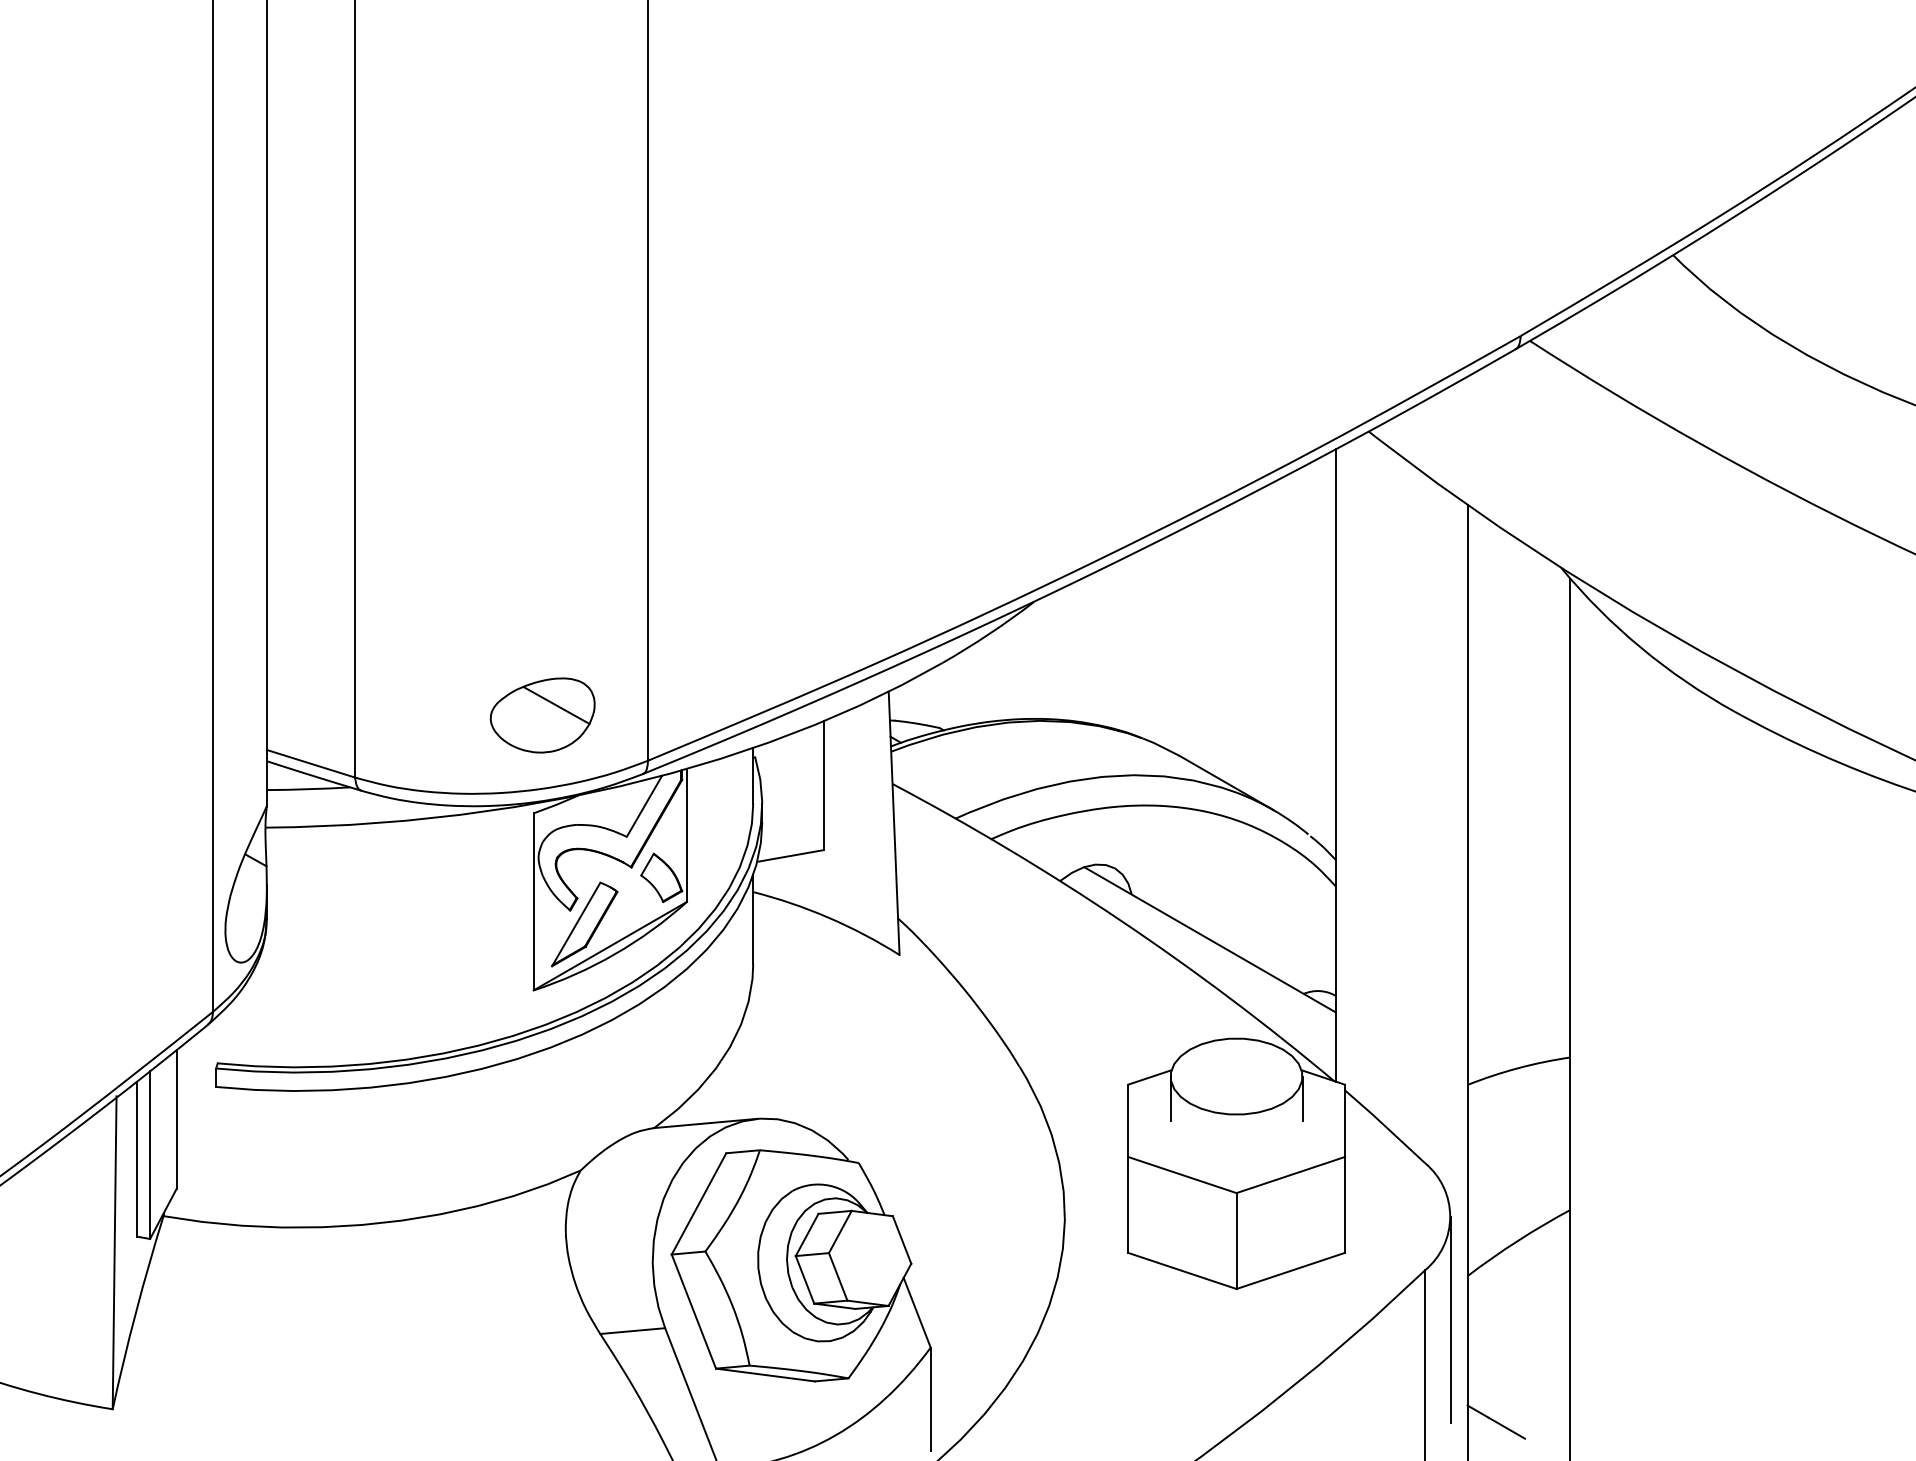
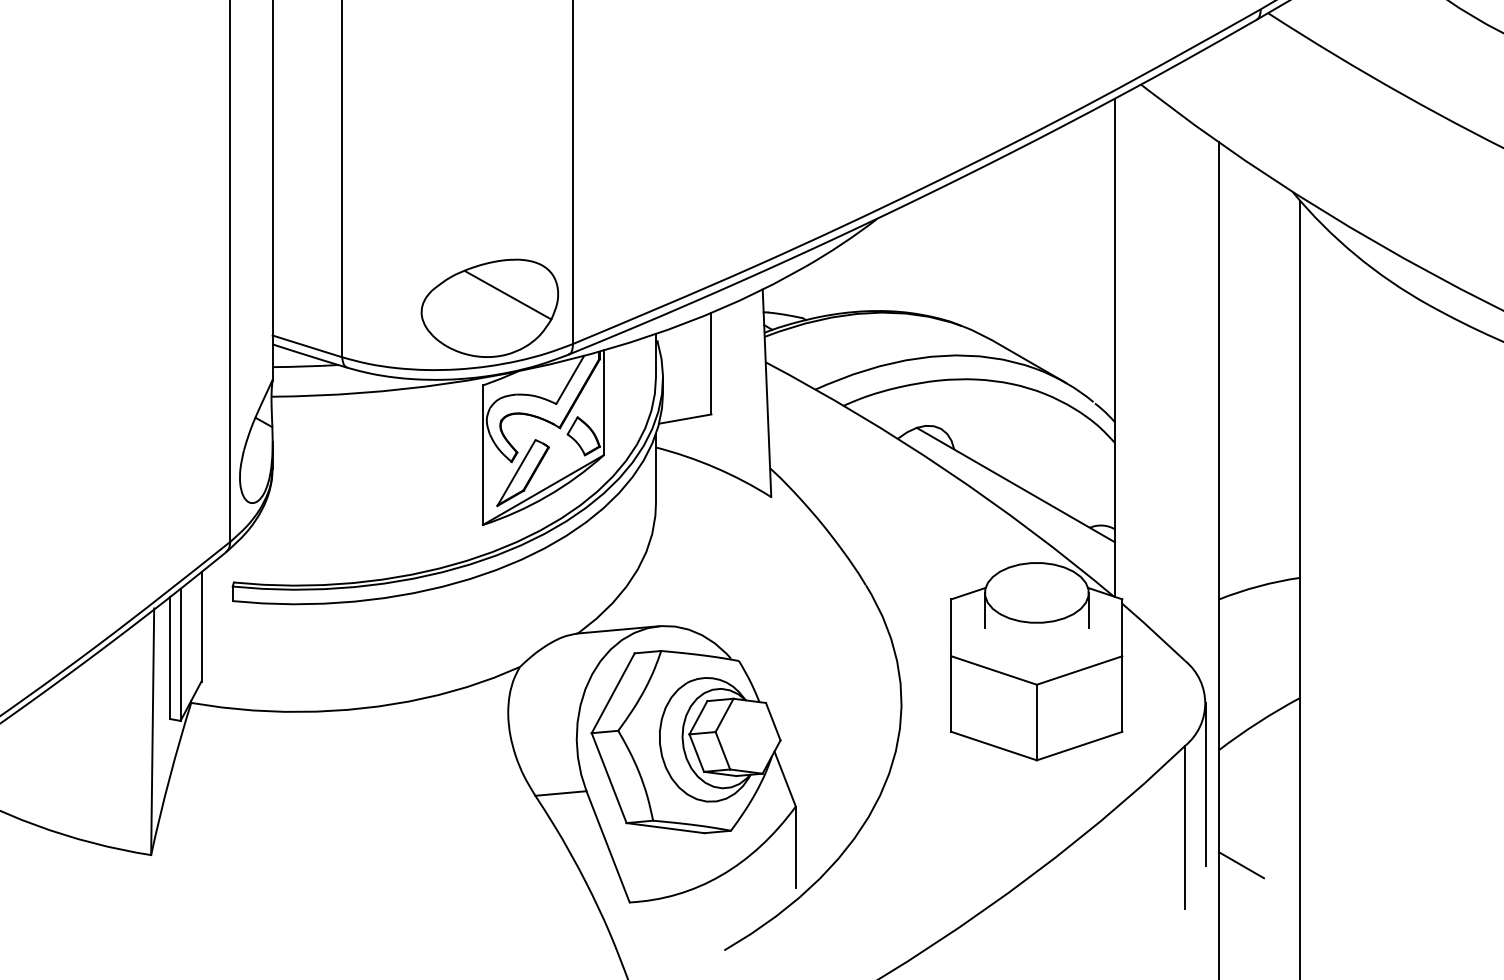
part: (542, 715) -> (489, 308), size x1.67

